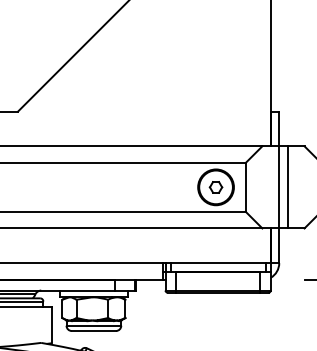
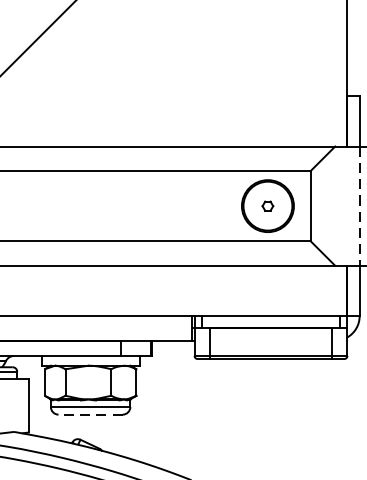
part: (215, 187) -> (267, 206), size x0.6
line: (279, 187) -> (360, 206), solid -> dashed
line: (93, 331) -> (90, 415), solid -> dashed

